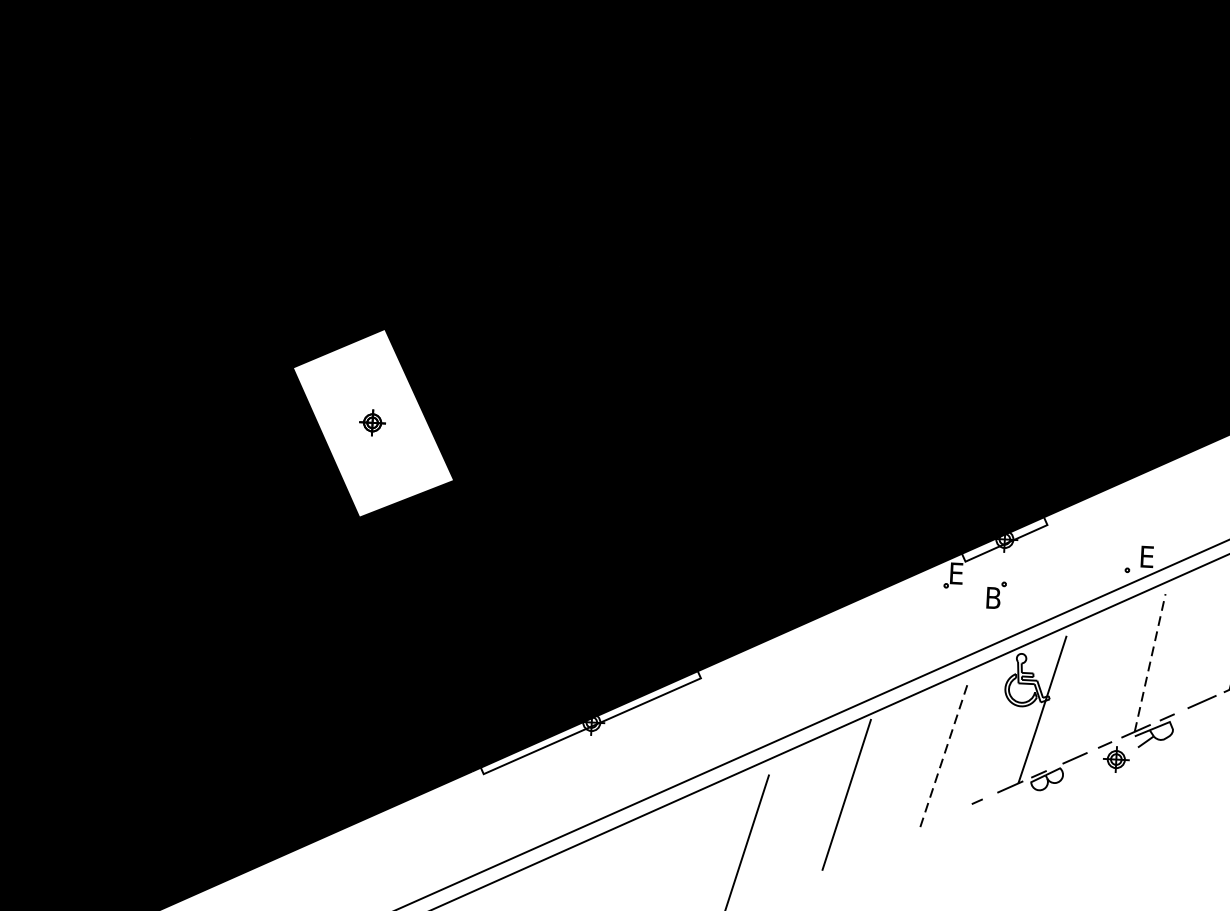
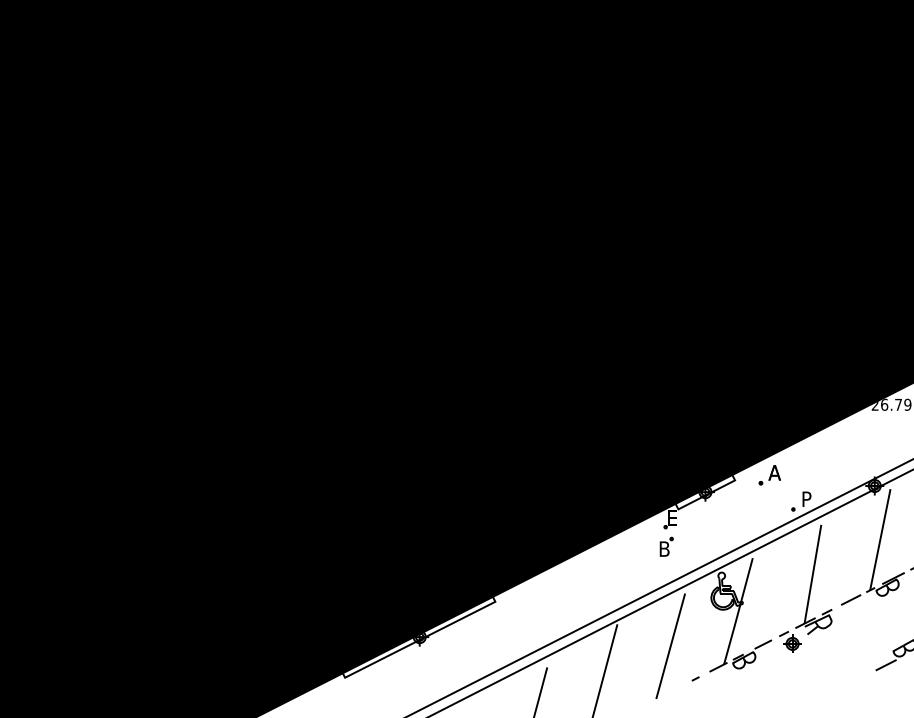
fill: (372, 423) -> (253, 433), added
part: (1096, 520) -> (769, 475), added
text: (1148, 555) -> (807, 498), E -> P
part: (996, 594) -> (666, 546), moved
line: (1149, 663) -> (812, 574), dashed -> solid
line: (944, 754) -> (670, 646), dashed -> solid

